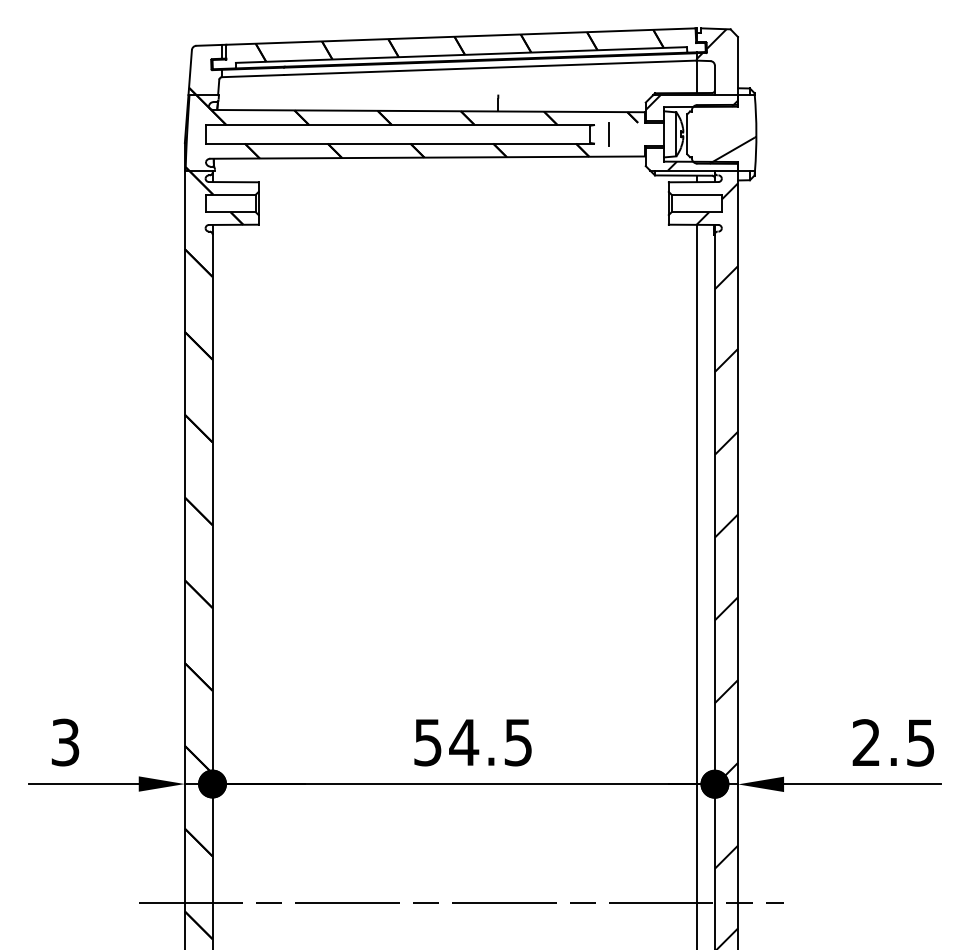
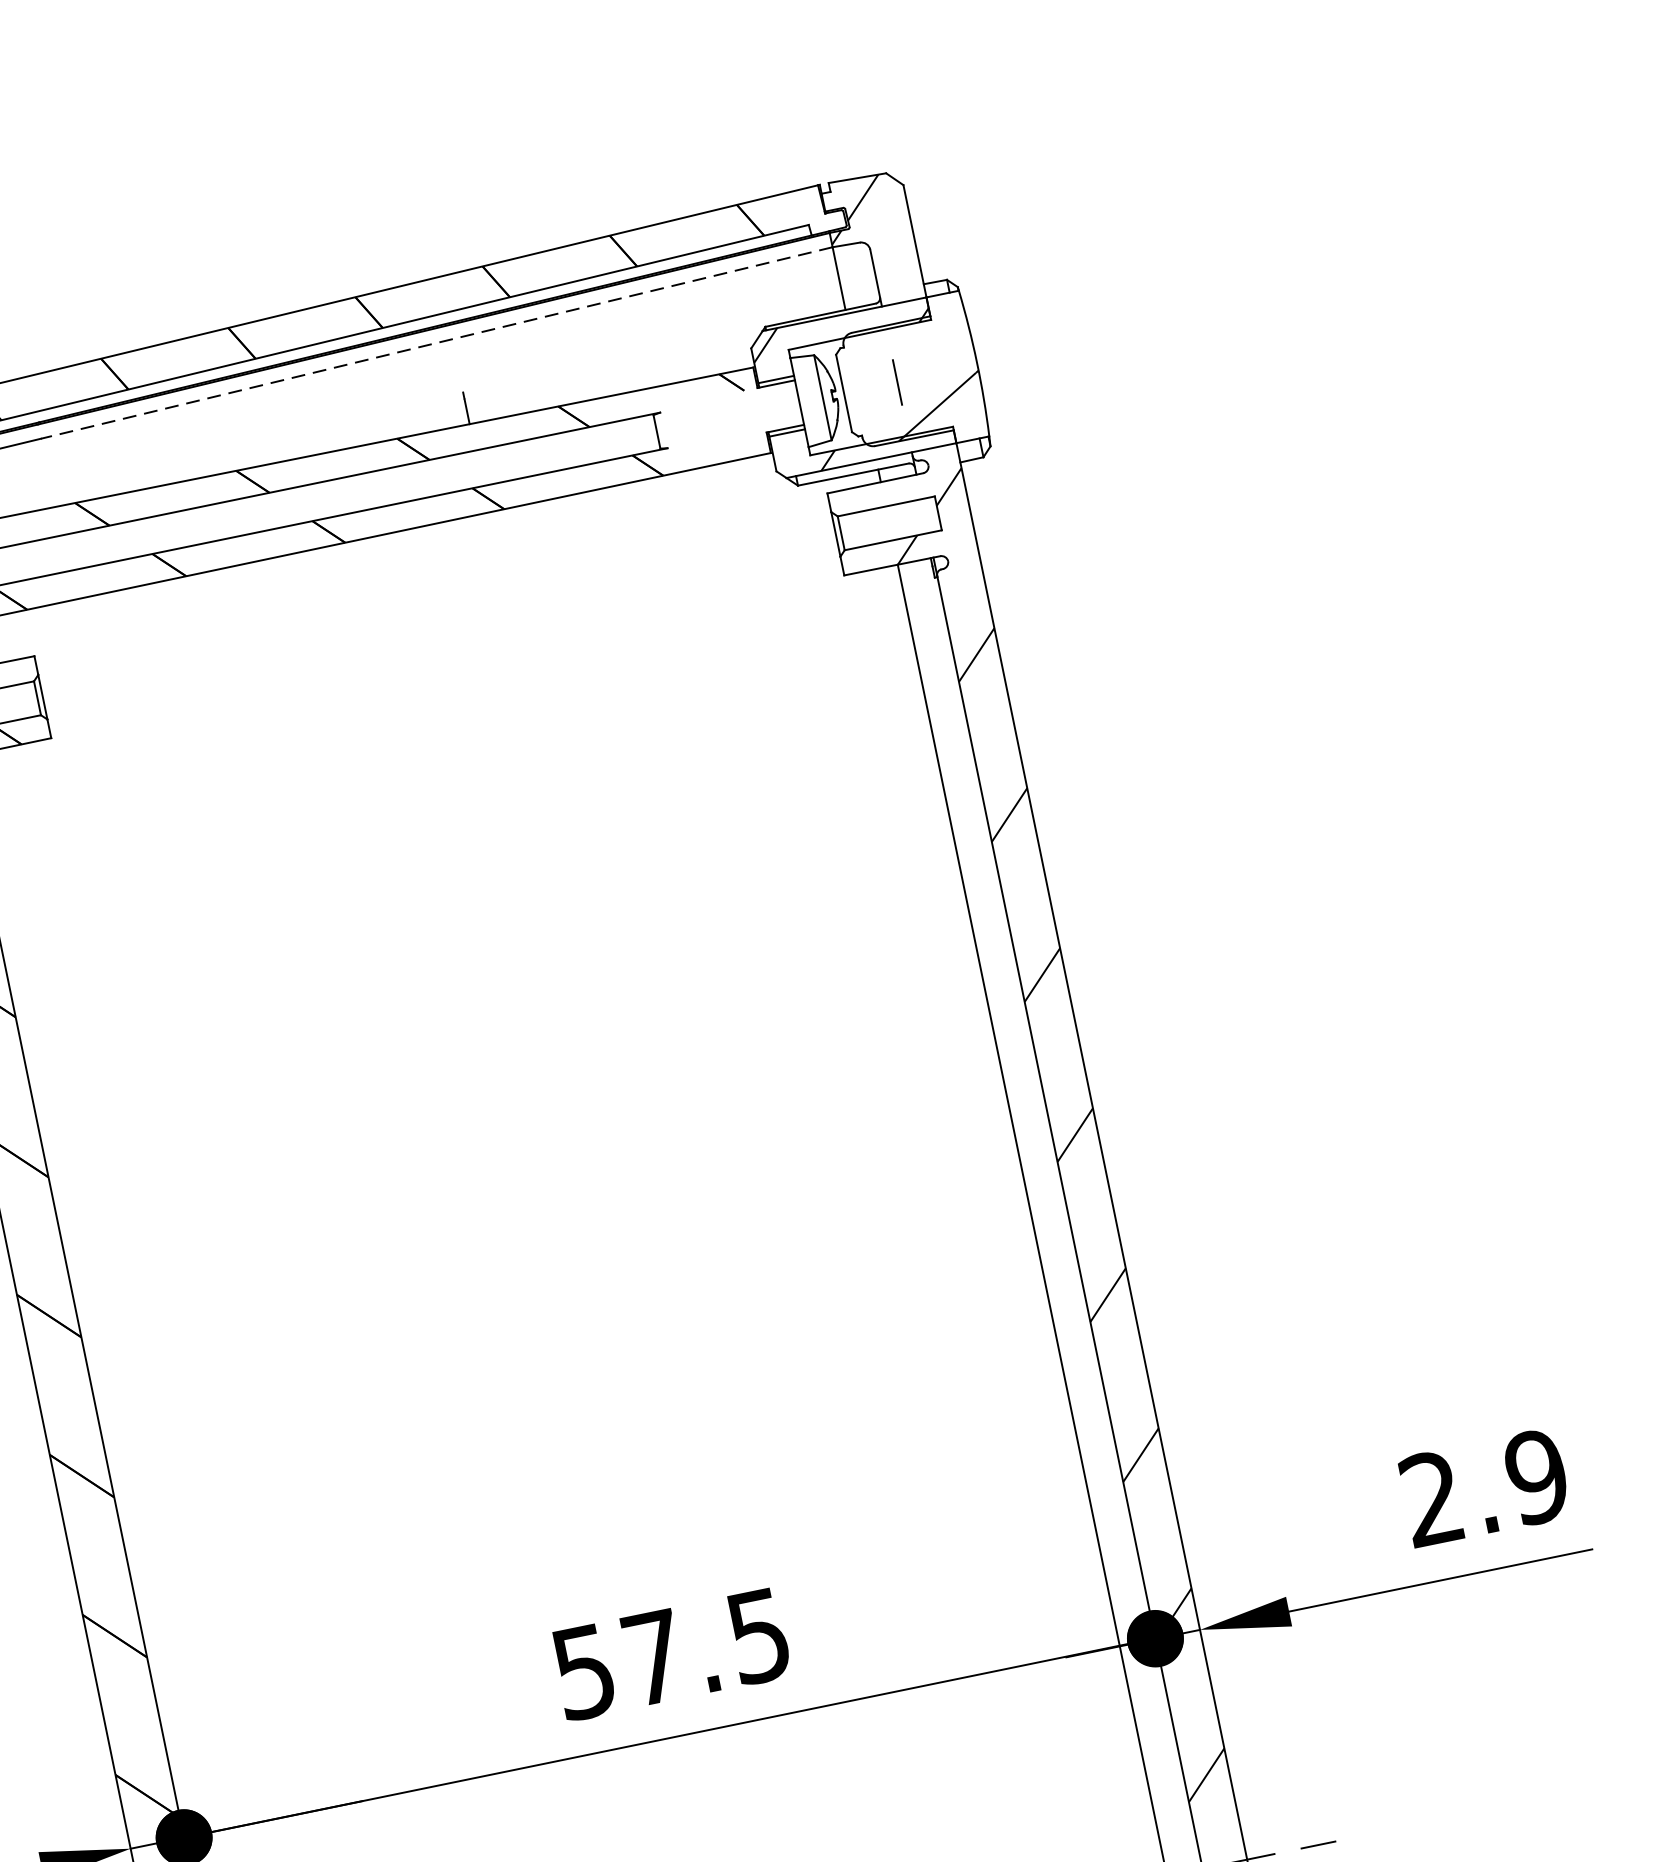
line: (489, 67) -> (435, 342), solid -> dashed
line: (608, 134) -> (896, 382), moved
text: (464, 742) -> (654, 1657), 54.5 -> 57.5
text: (920, 742) -> (1536, 1476), 2.5 -> 2.9

